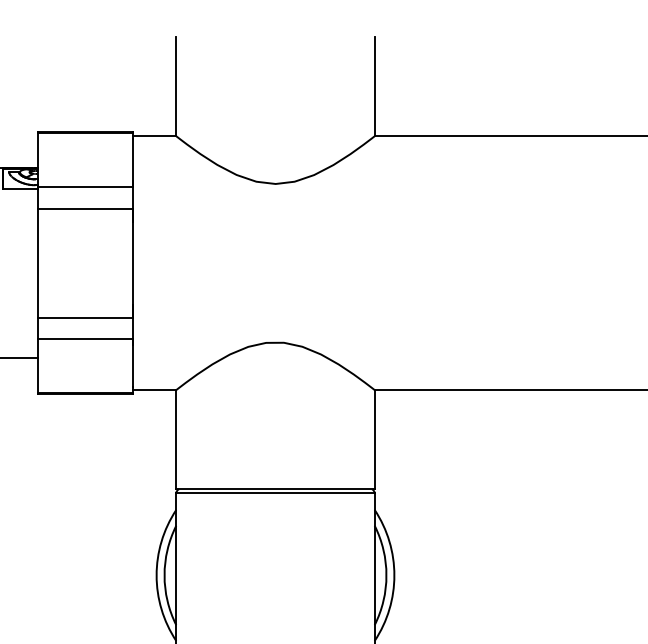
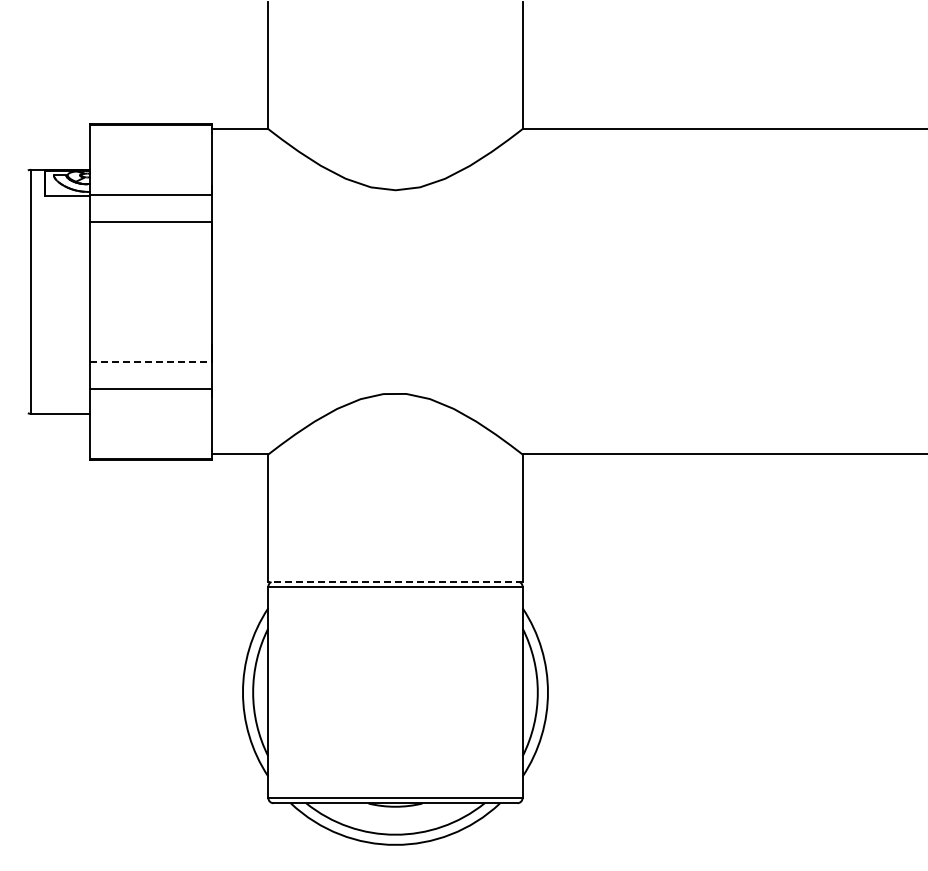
line: (85, 317) -> (151, 361), solid -> dashed
line: (274, 488) -> (394, 581), solid -> dashed

